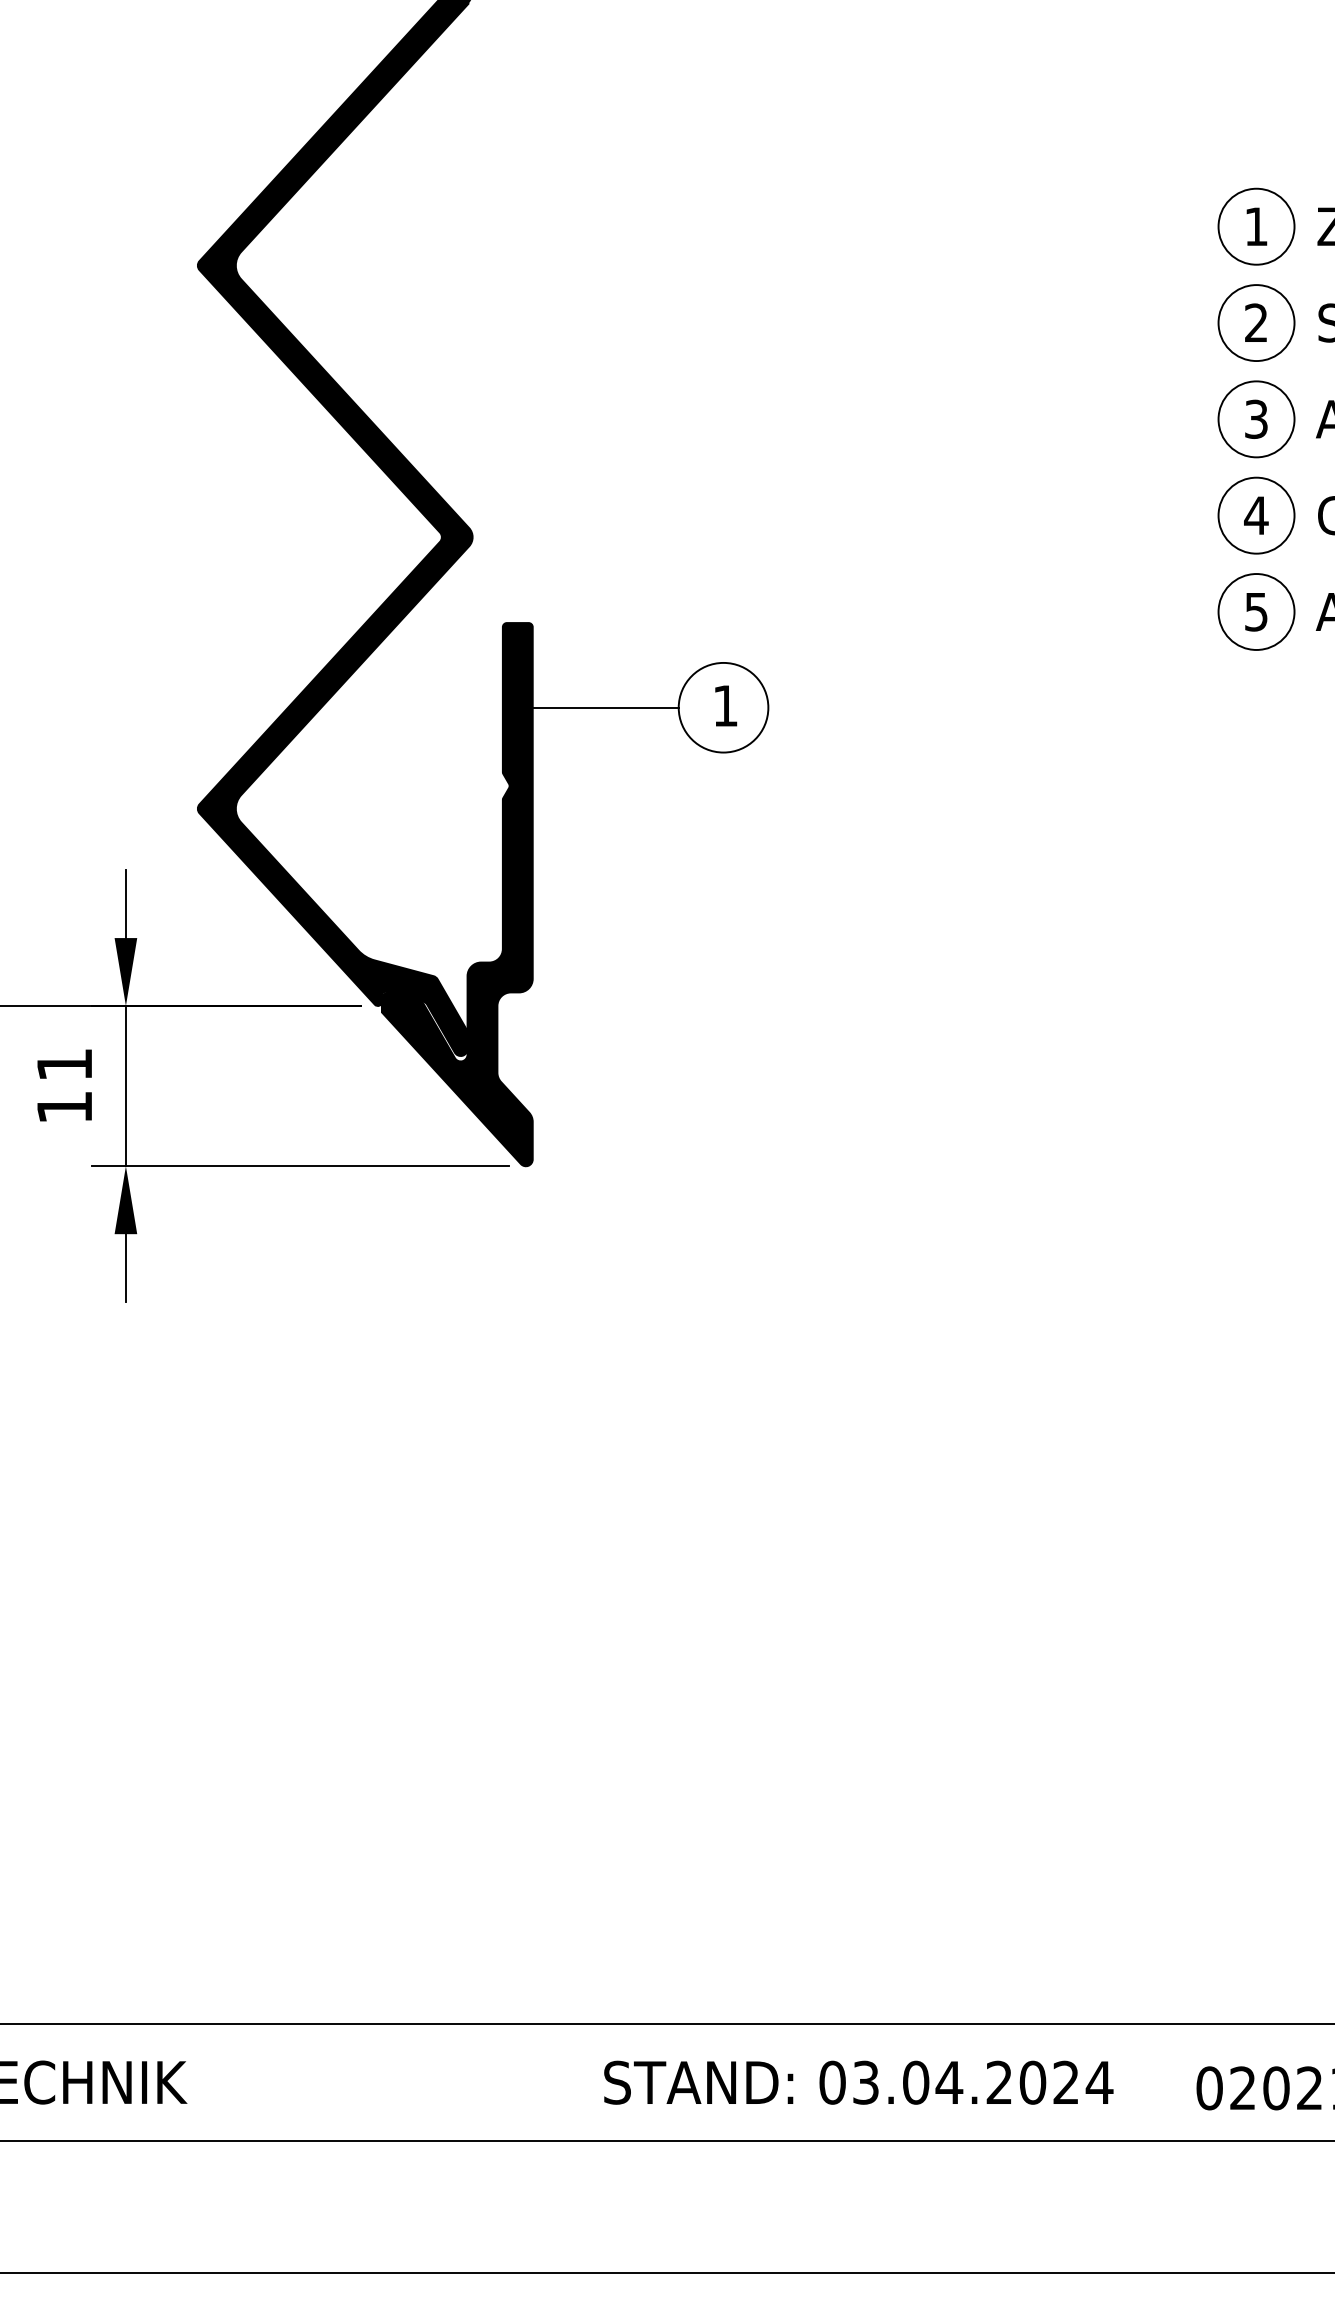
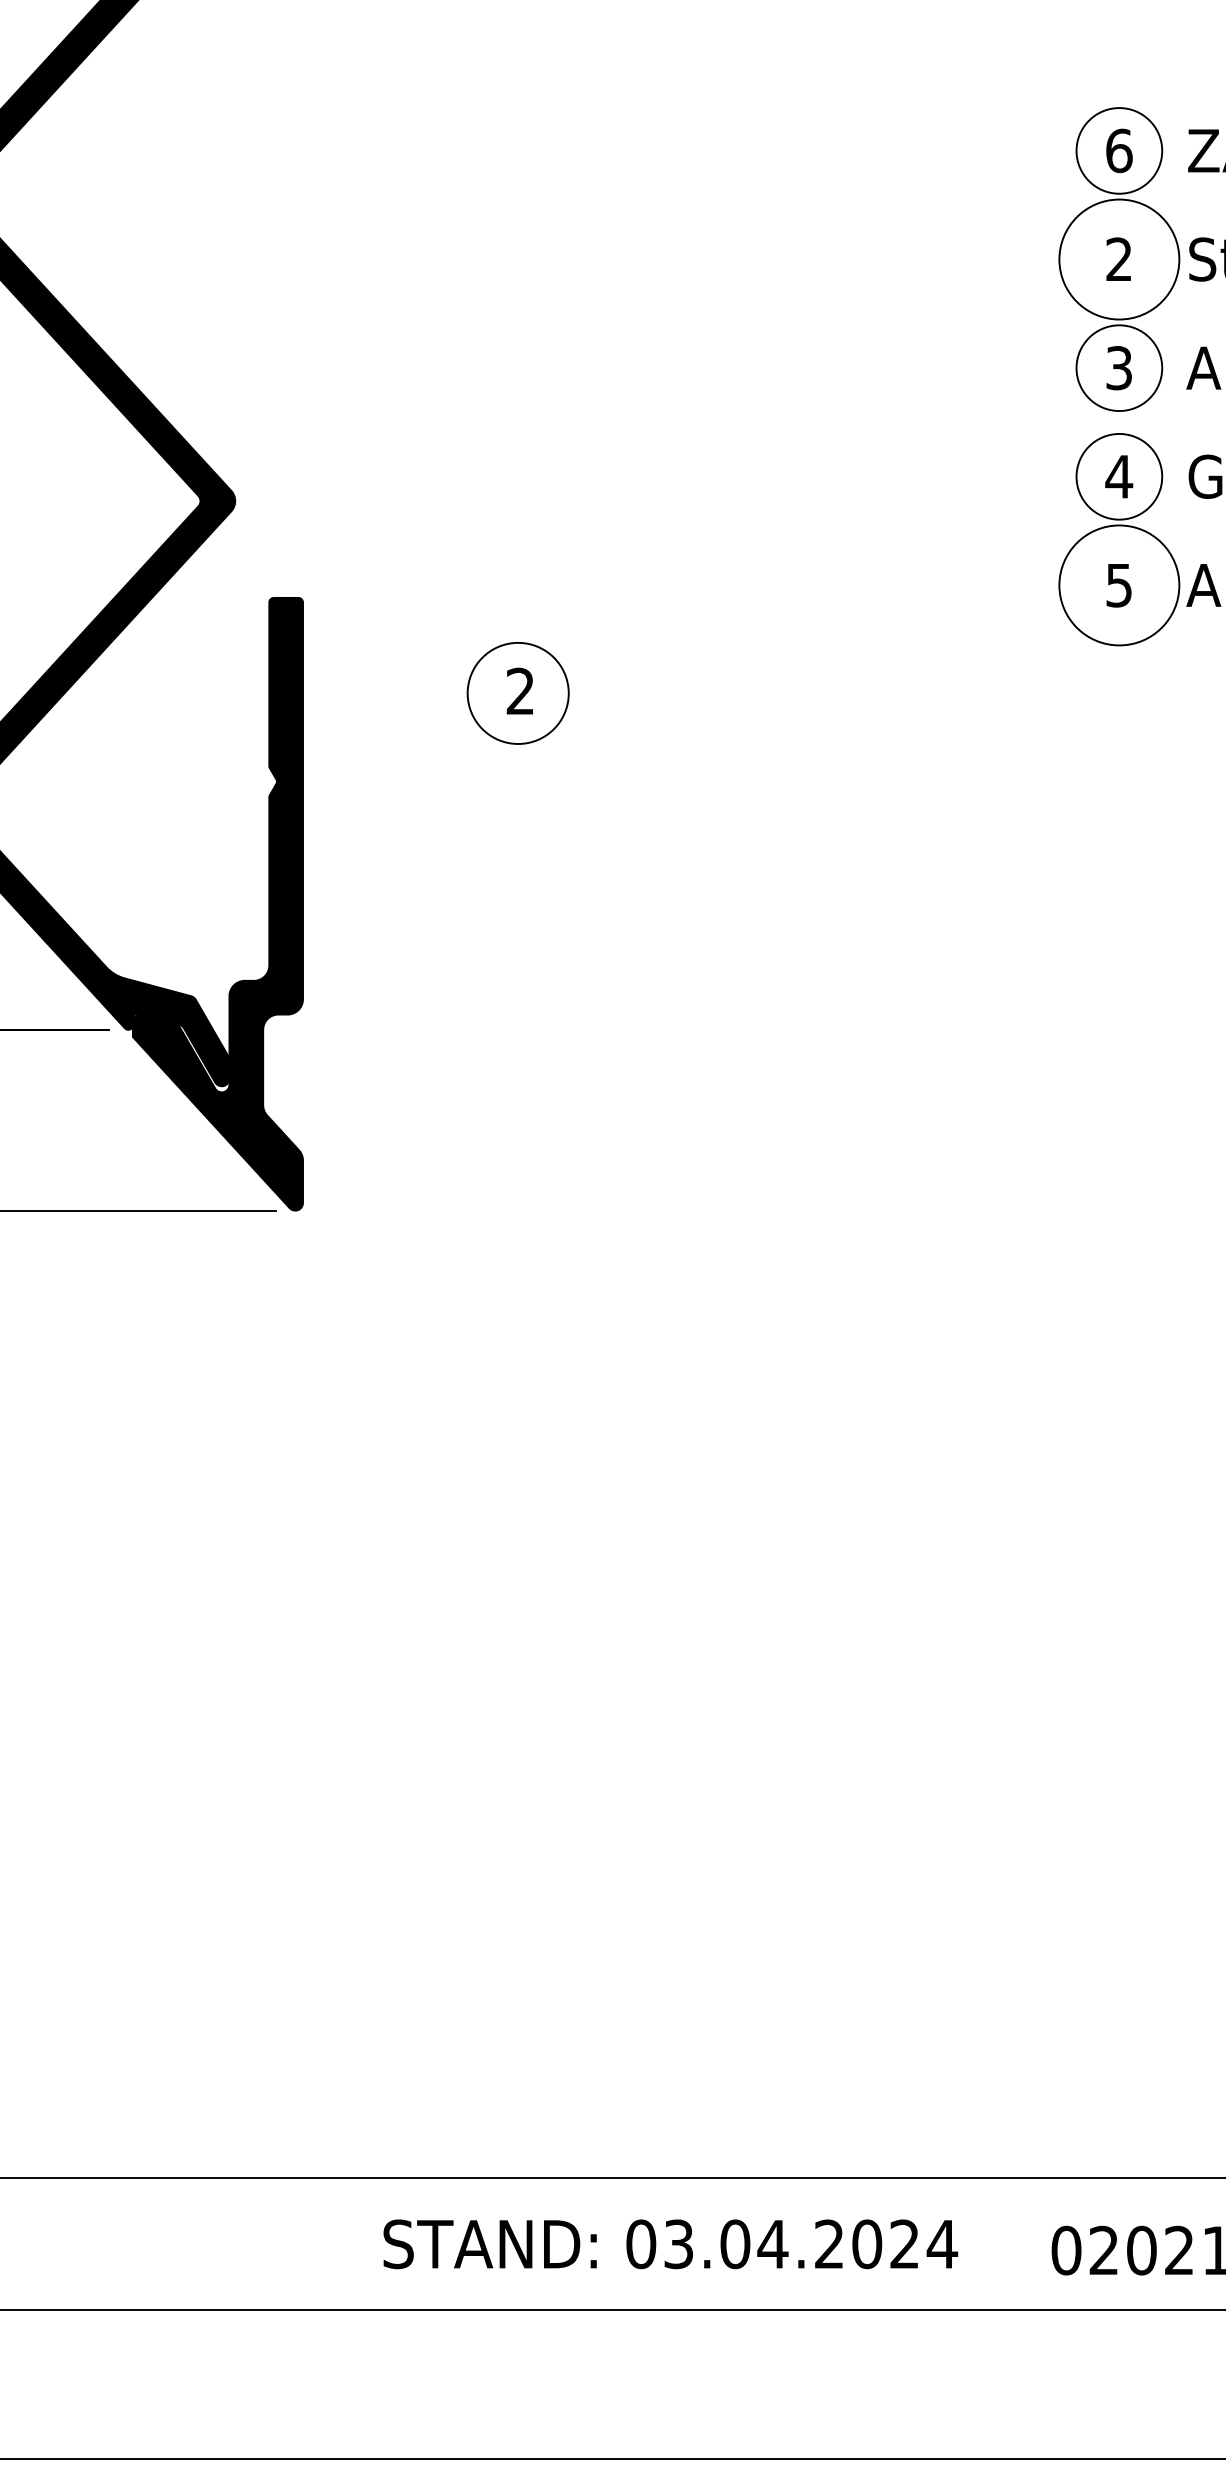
text: (1256, 226) -> (1119, 150), 1 -> 6
circle: (1256, 323) -> (1119, 260), size x1.4
circle: (1256, 611) -> (1119, 584), size x1.4
text: (725, 705) -> (520, 690), 1 -> 2
line: (605, 707) -> (385, 693), removed

